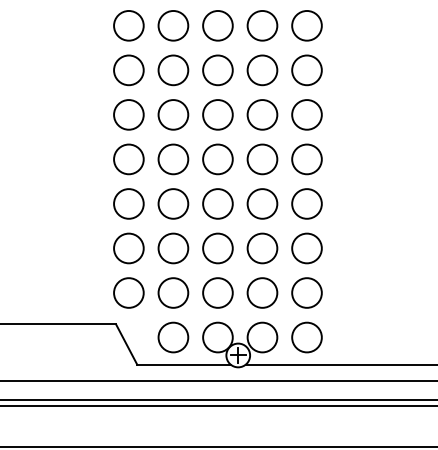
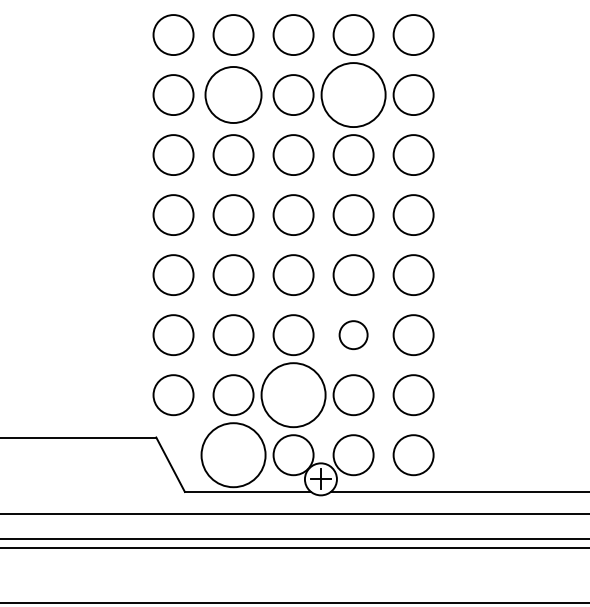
circle: (173, 70) -> (233, 95), size x1.4
circle: (262, 70) -> (353, 95), size x1.6
circle: (262, 248) -> (353, 335), size x0.7
circle: (217, 292) -> (292, 394), size x1.6
circle: (173, 337) -> (233, 455), size x1.6

